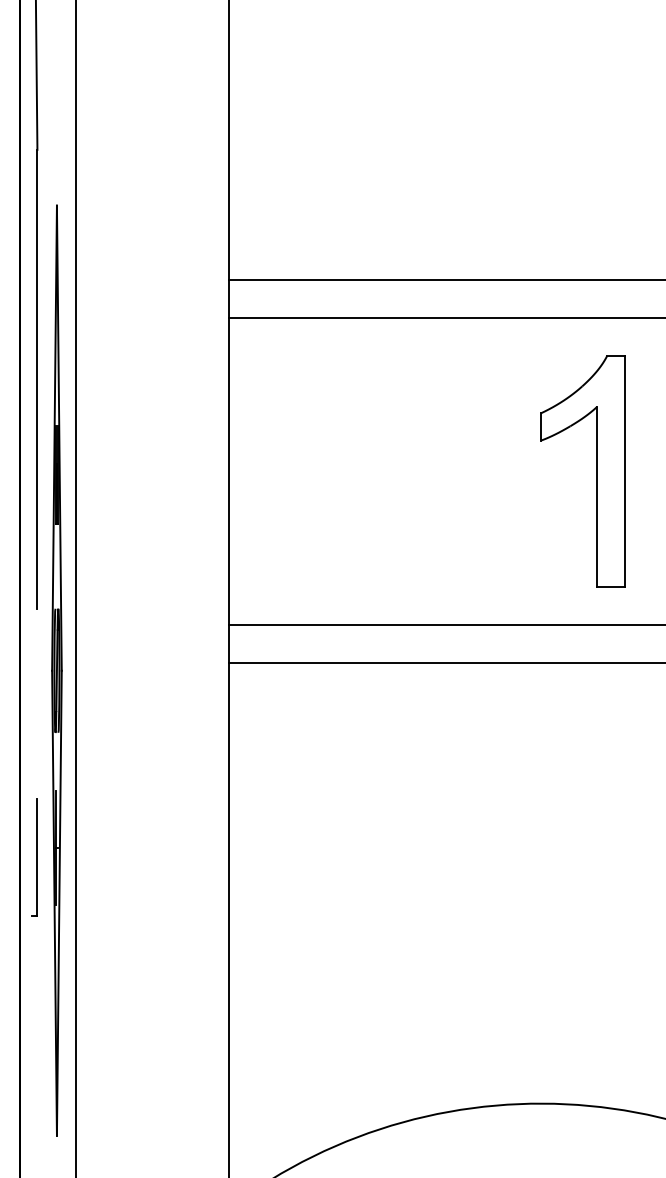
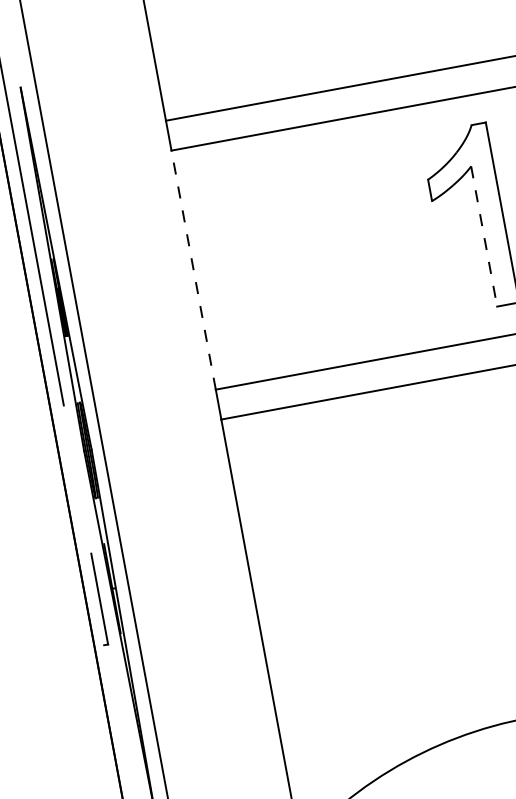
line: (229, 471) -> (193, 270), solid -> dashed
line: (597, 496) -> (484, 236), solid -> dashed

